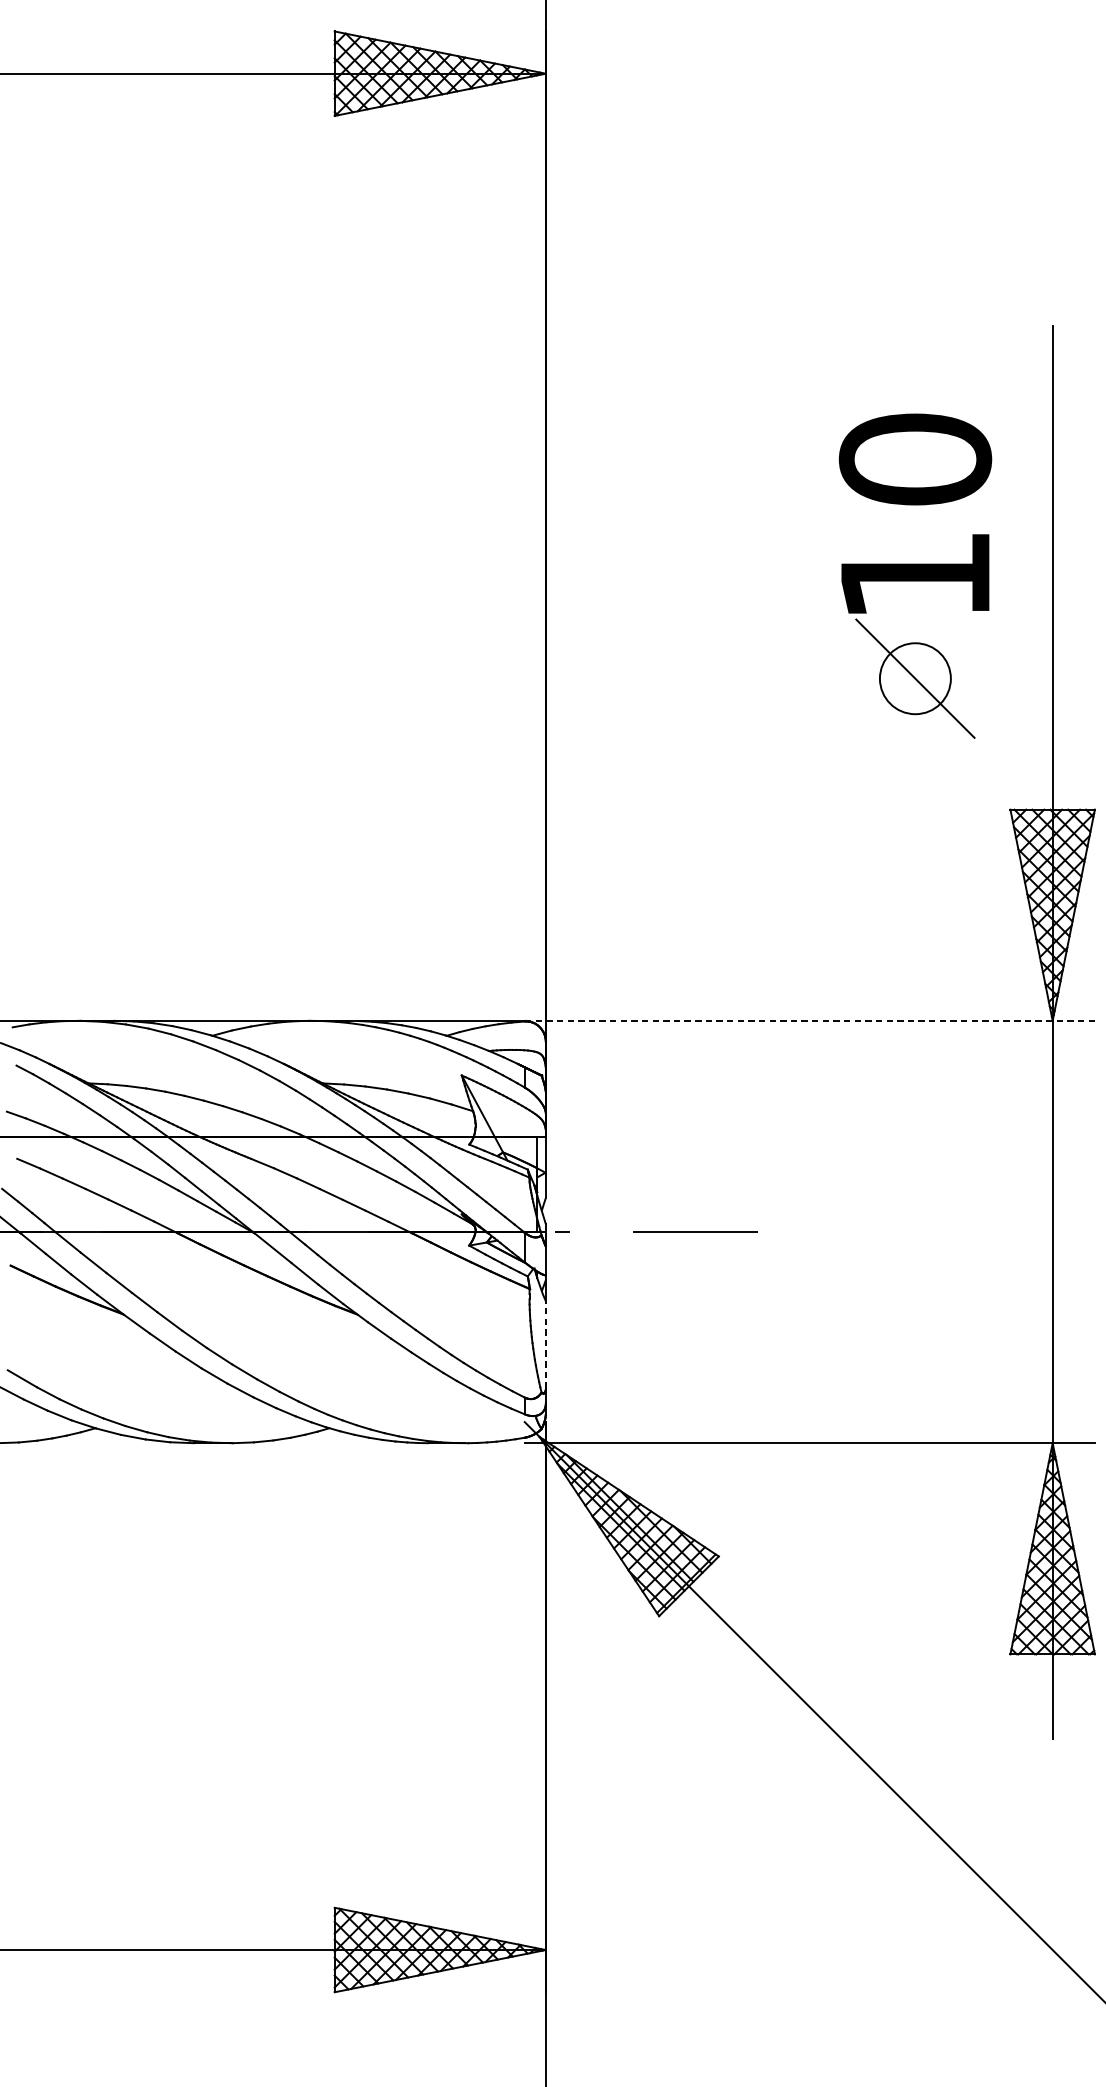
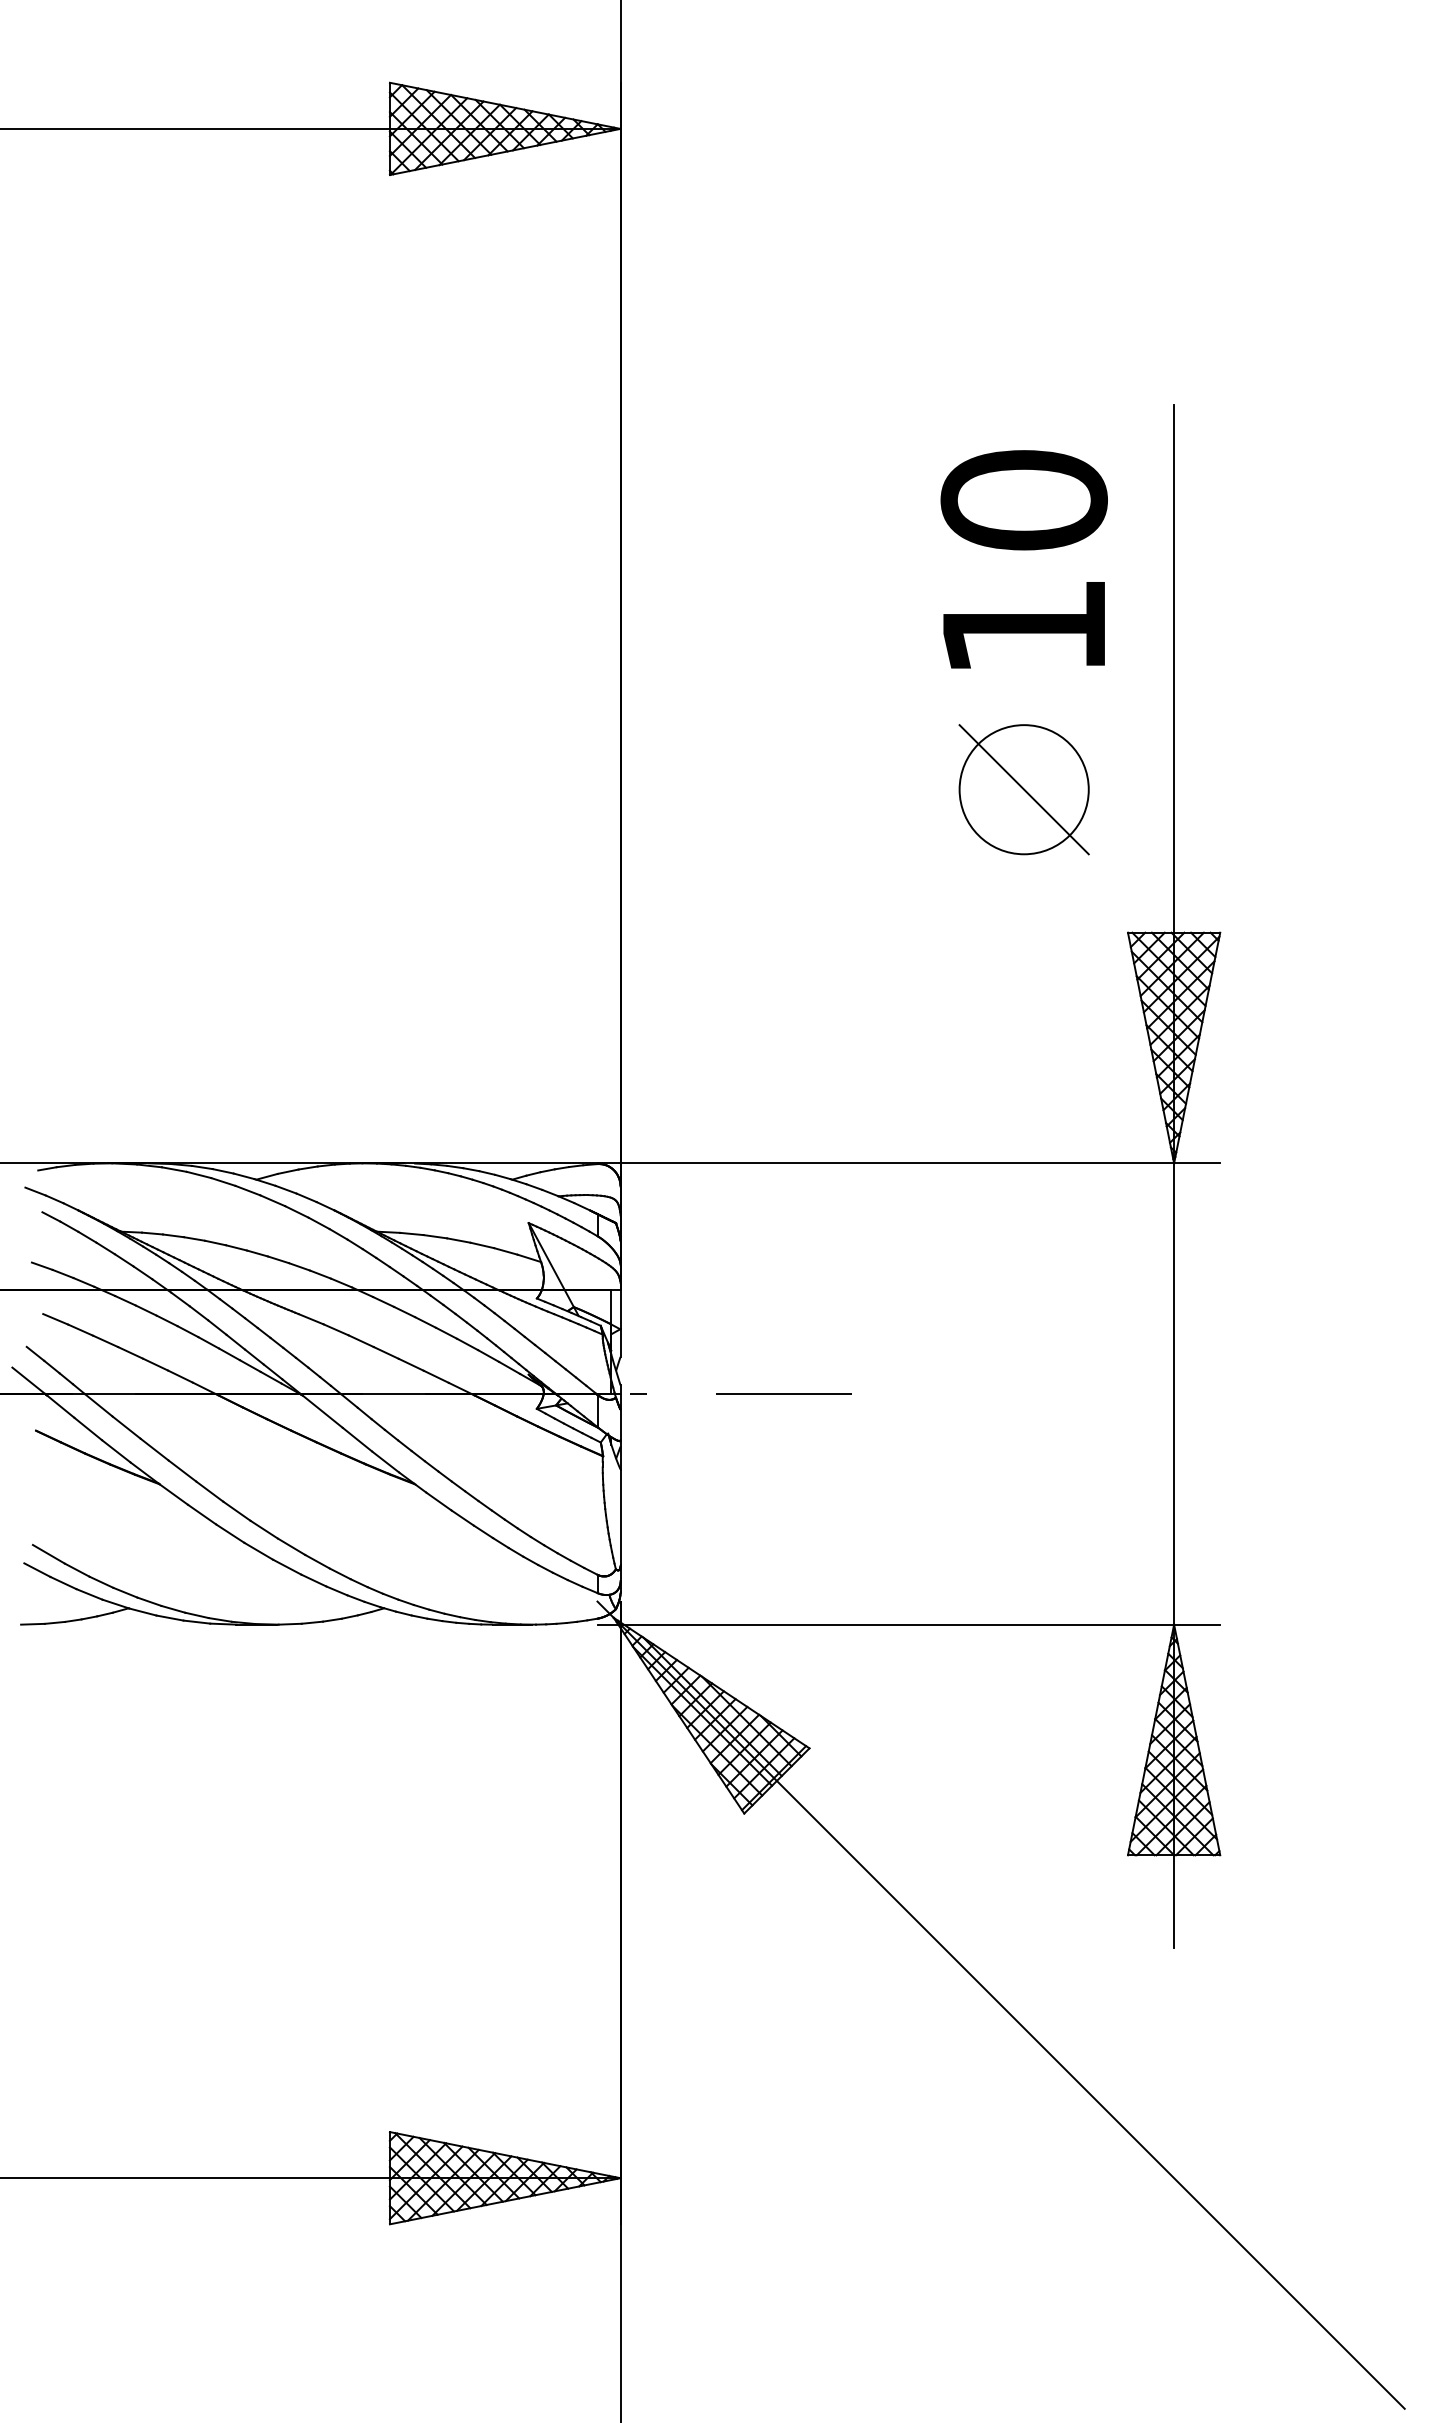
text: (914, 513) -> (1023, 559), moved
circle: (914, 678) -> (1023, 789), size x1.67
line: (809, 1020) -> (908, 1163), dashed -> solid
line: (545, 1345) -> (620, 1517), dashed -> solid

